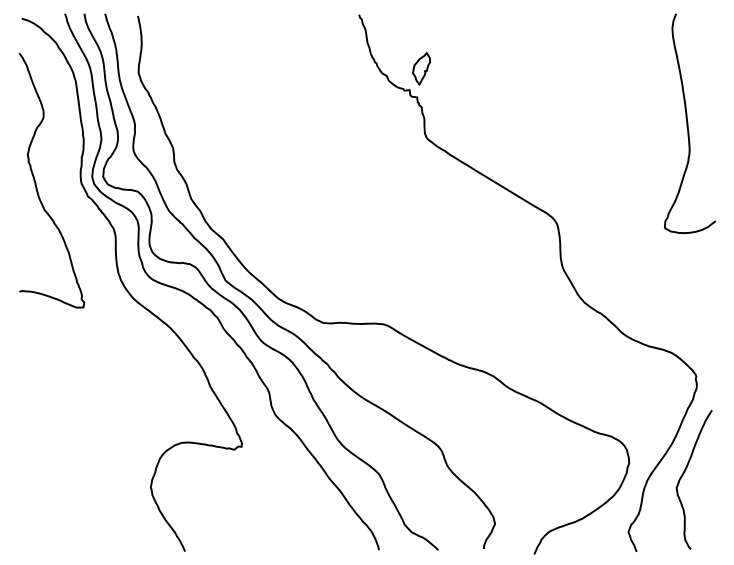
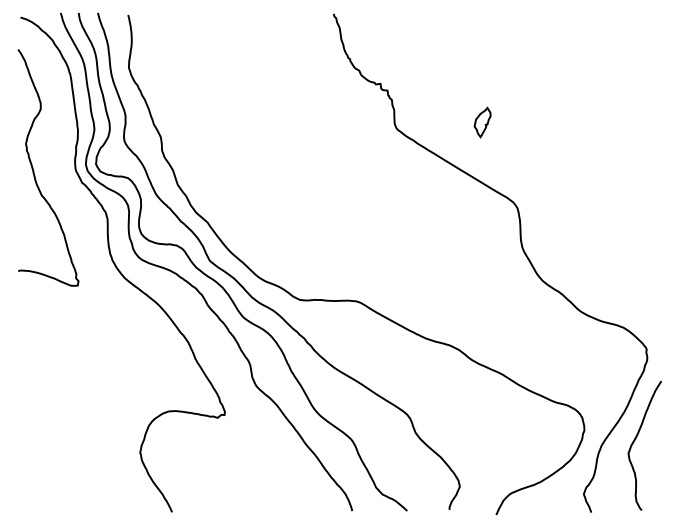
part: (421, 68) -> (482, 122), moved
curve: (688, 123) -> (639, 114), removed

